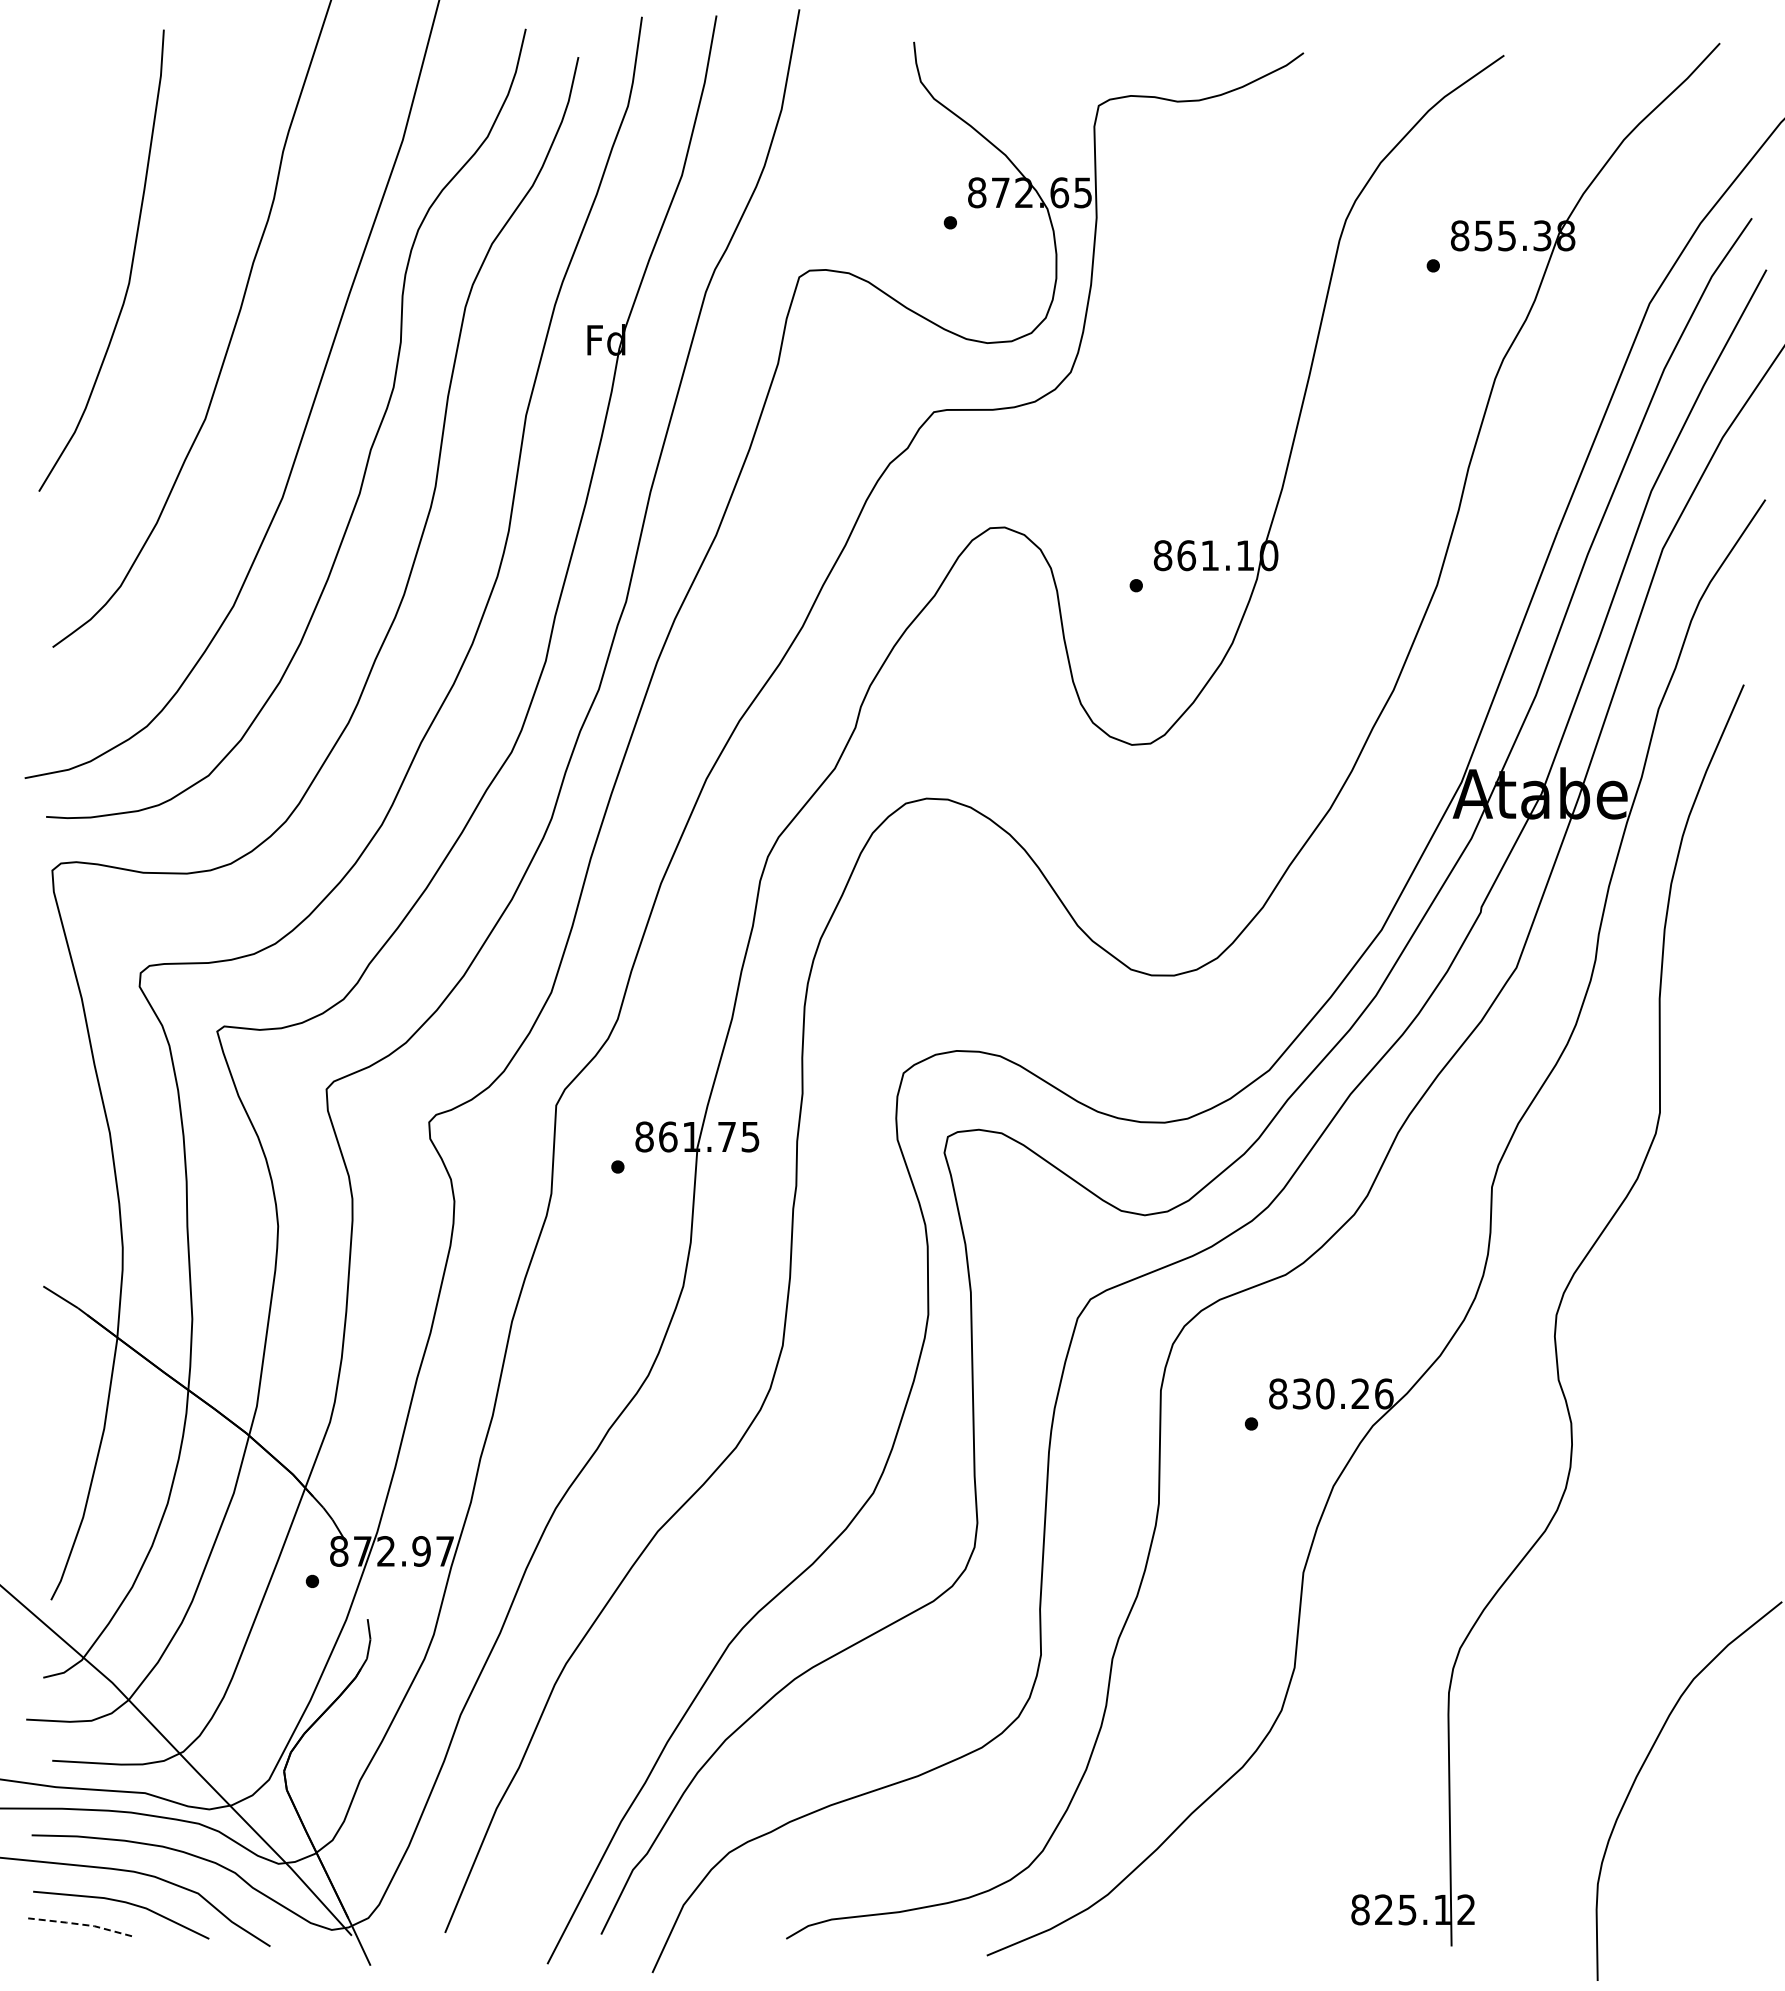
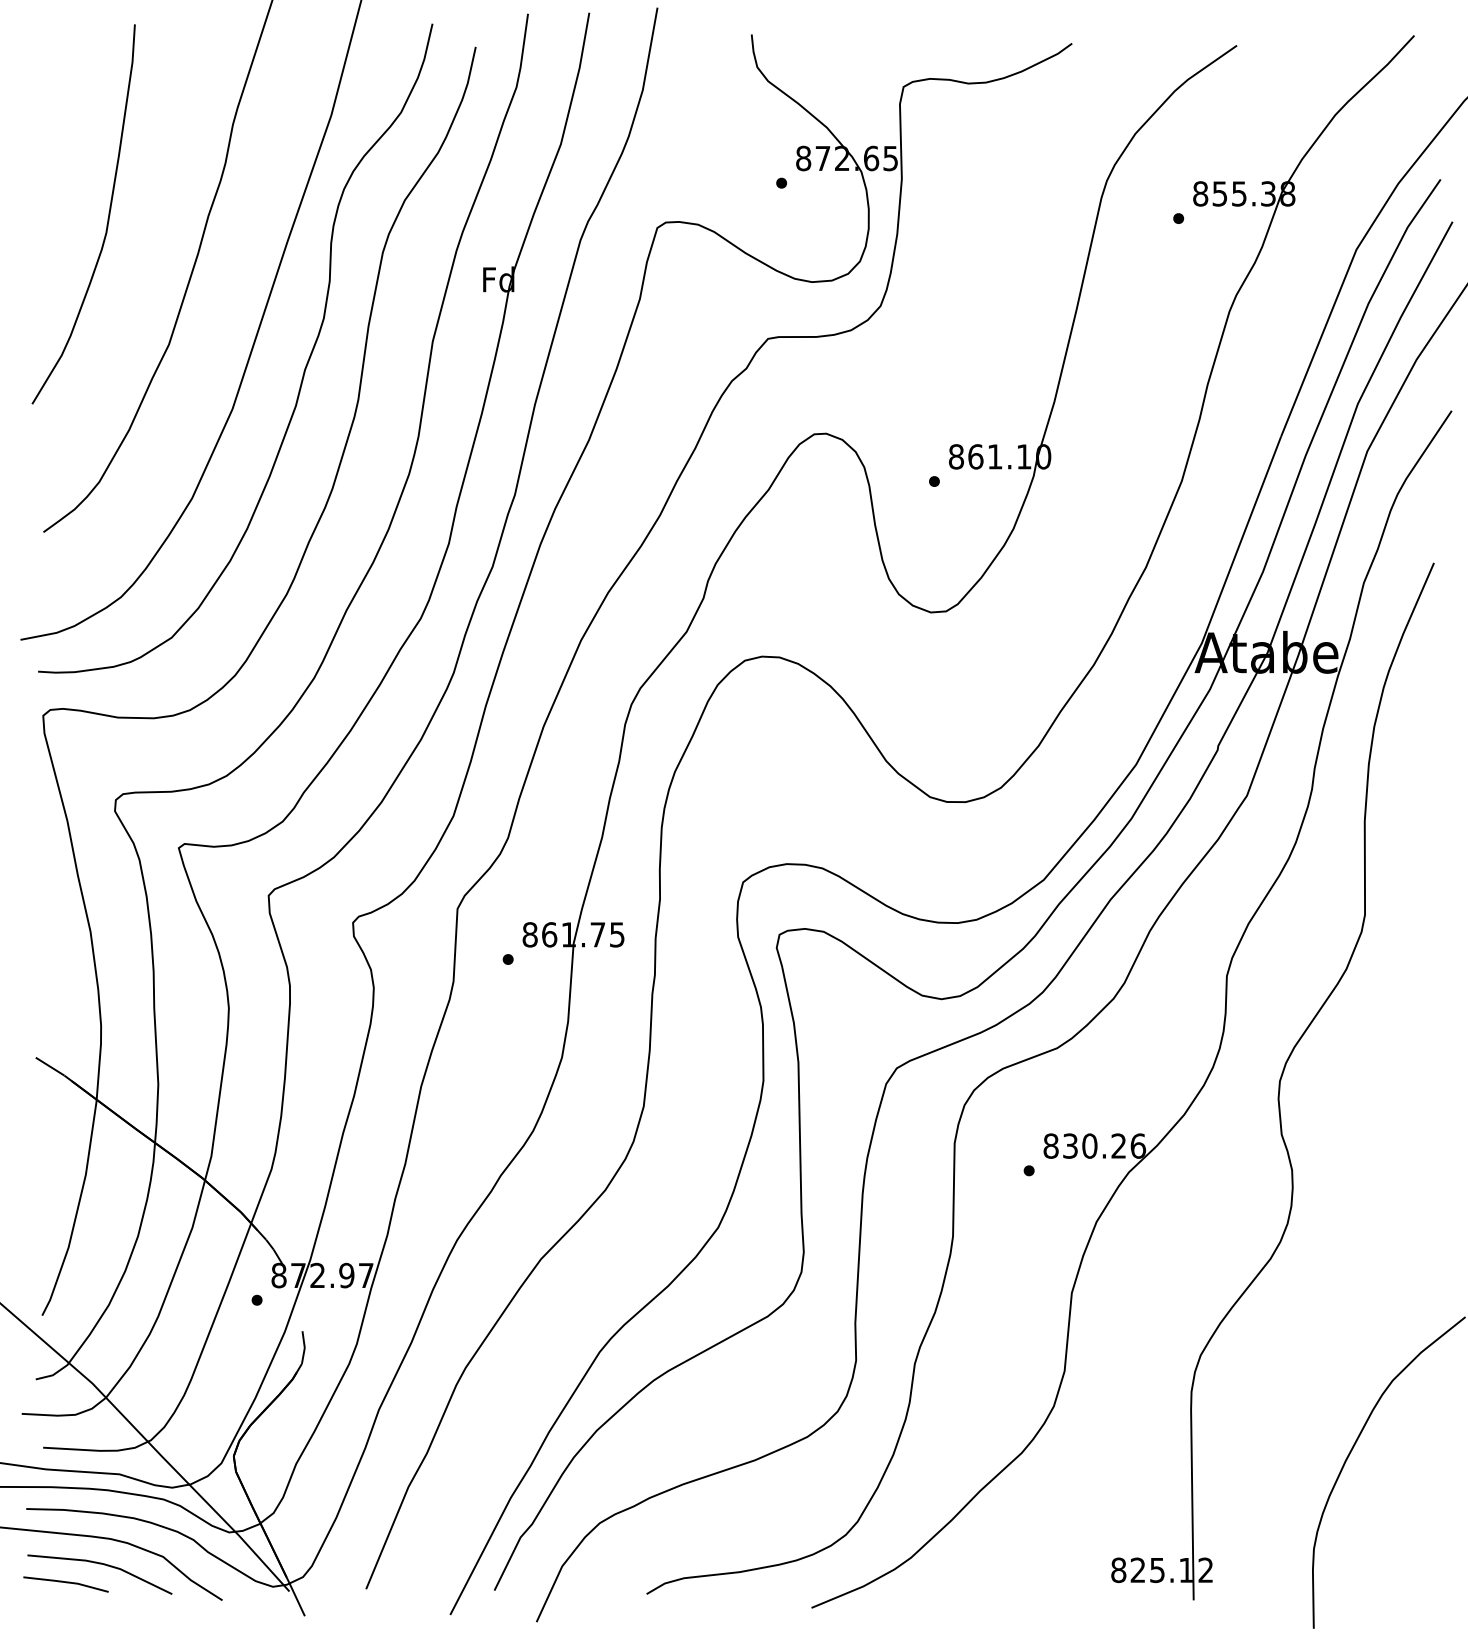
line: (79, 1924) -> (65, 1582), dashed -> solid

